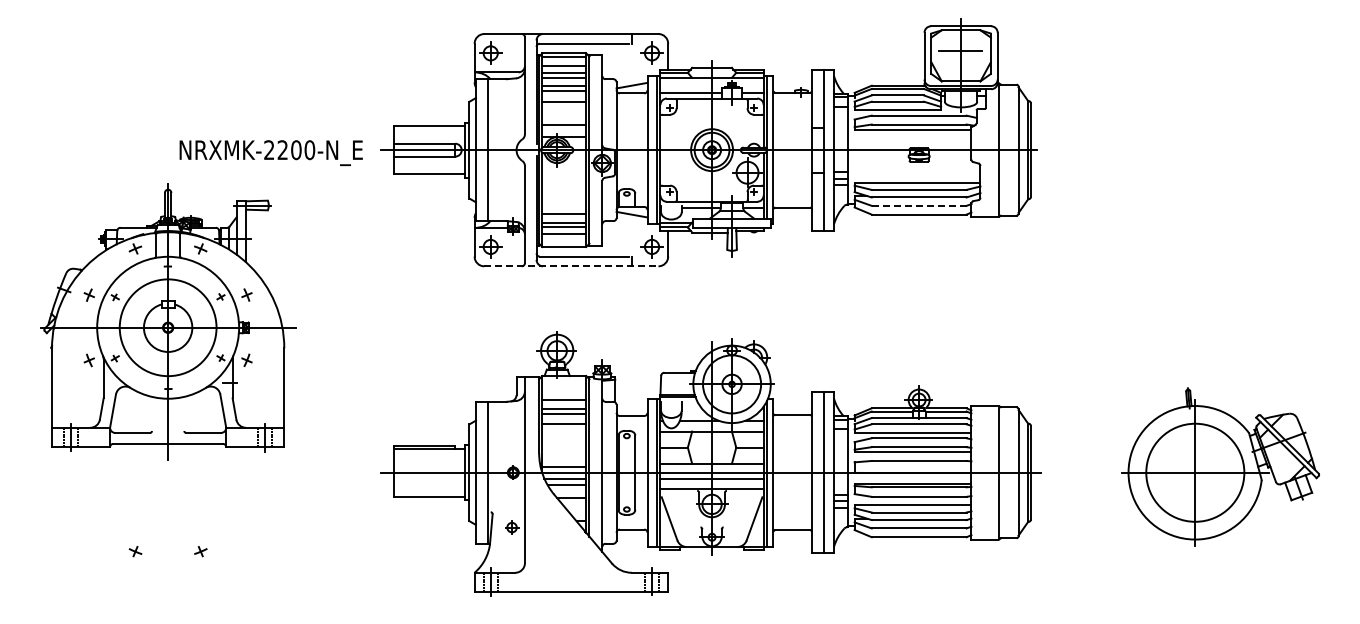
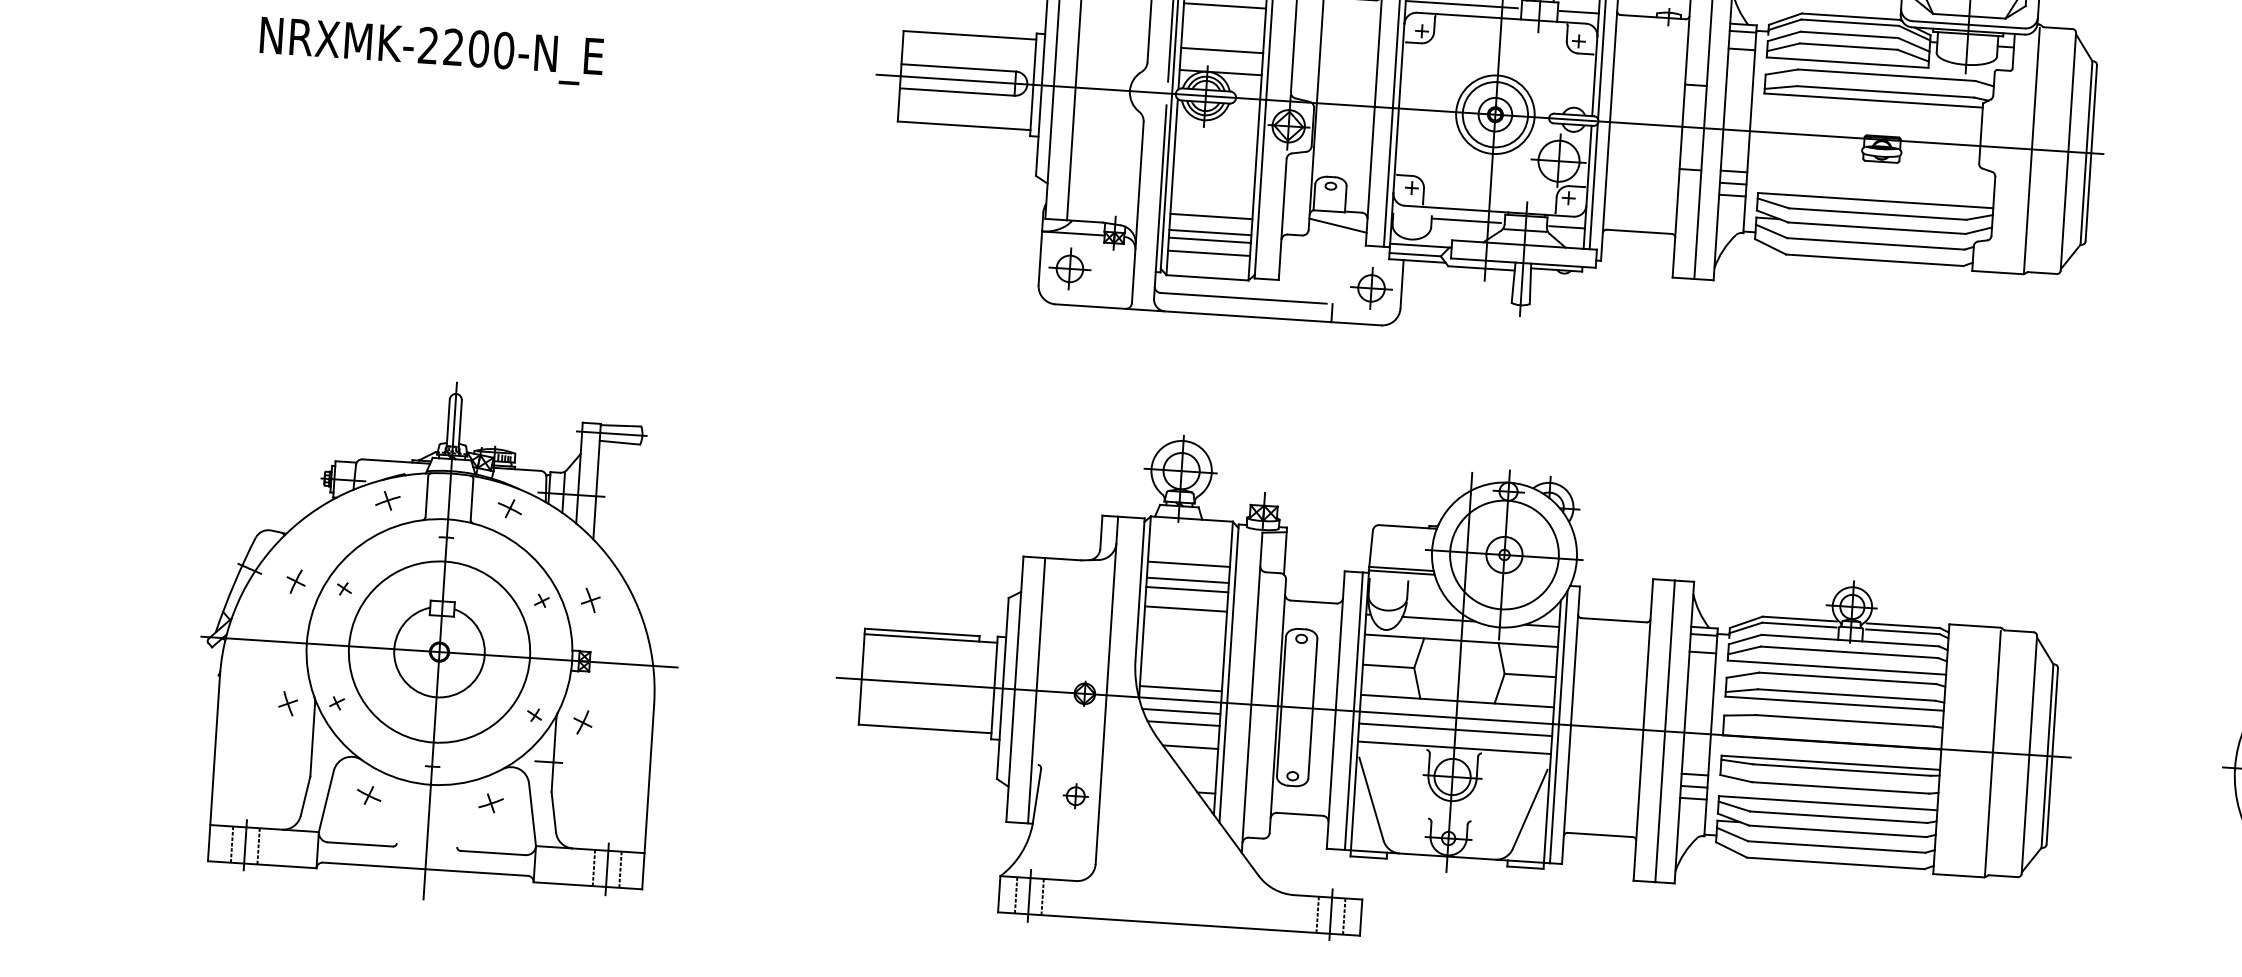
text: (270, 152) -> (430, 50), moved
line: (918, 205) -> (1874, 243), dashed -> solid
line: (571, 266) -> (1218, 315), dashed -> solid
part: (168, 321) -> (440, 640), moved

